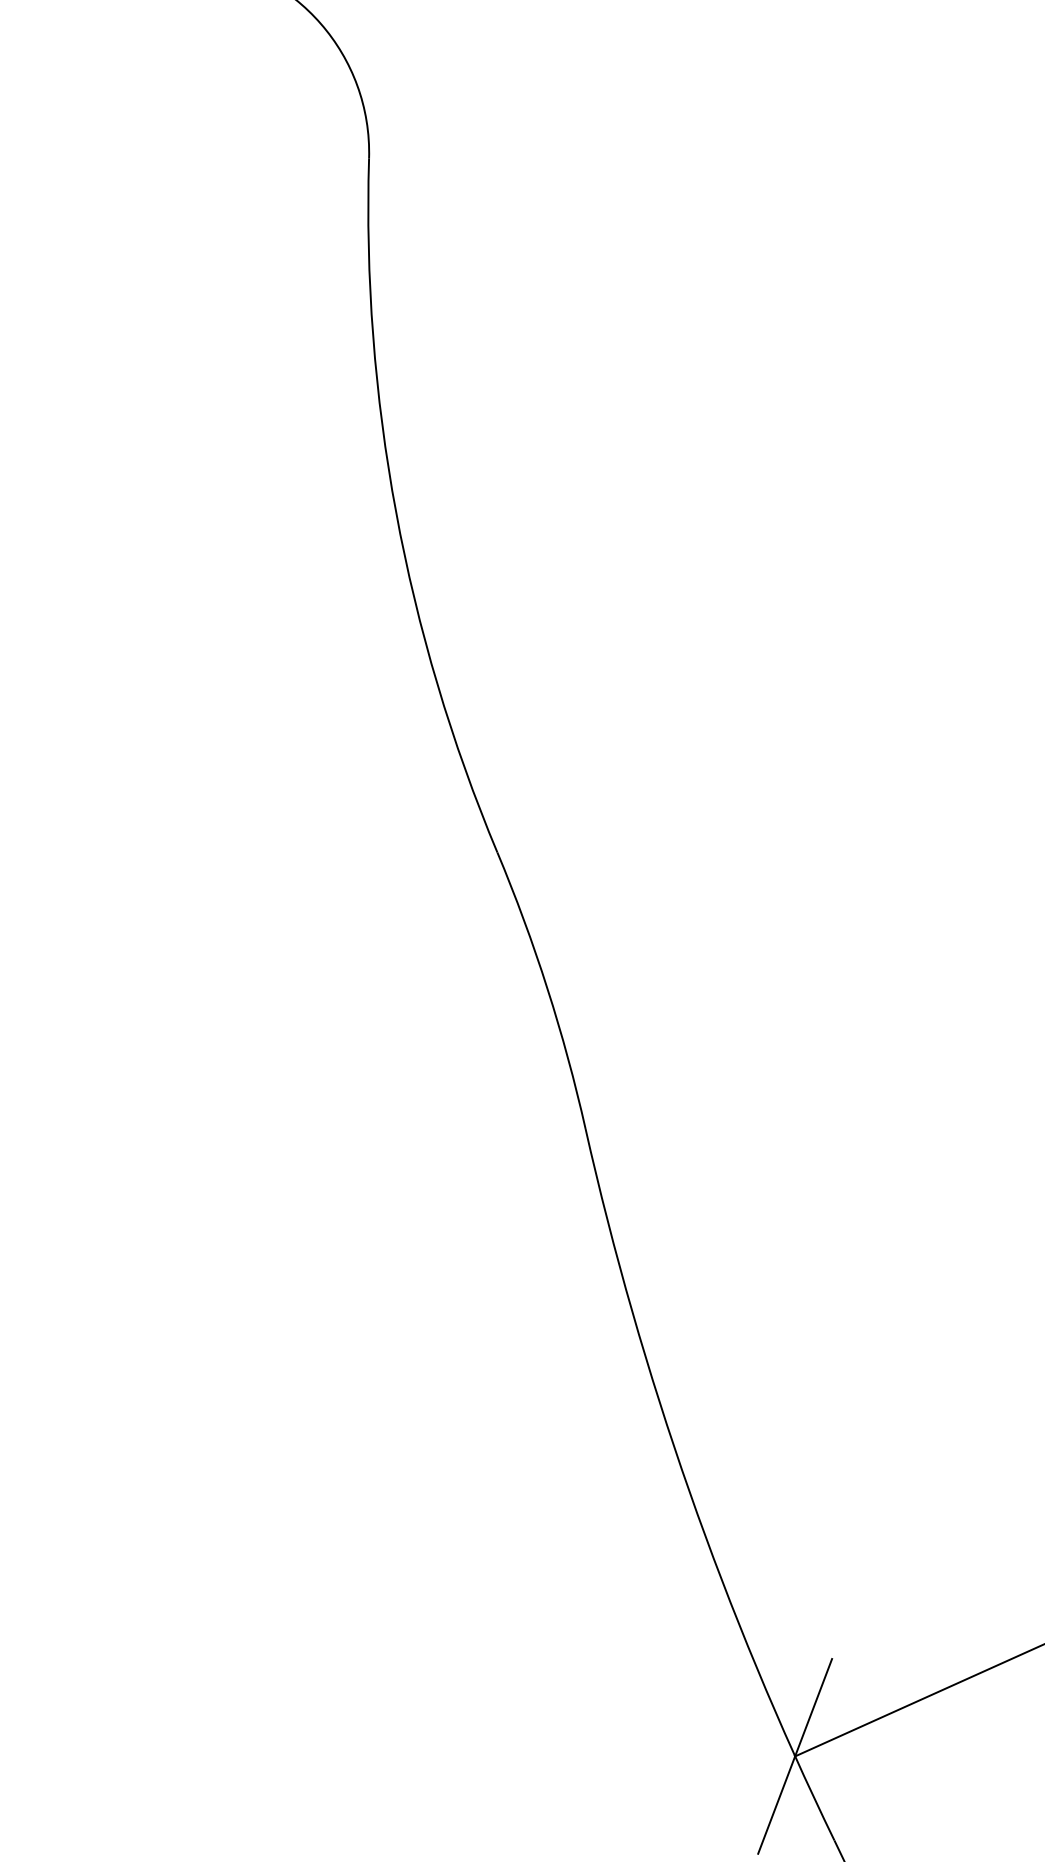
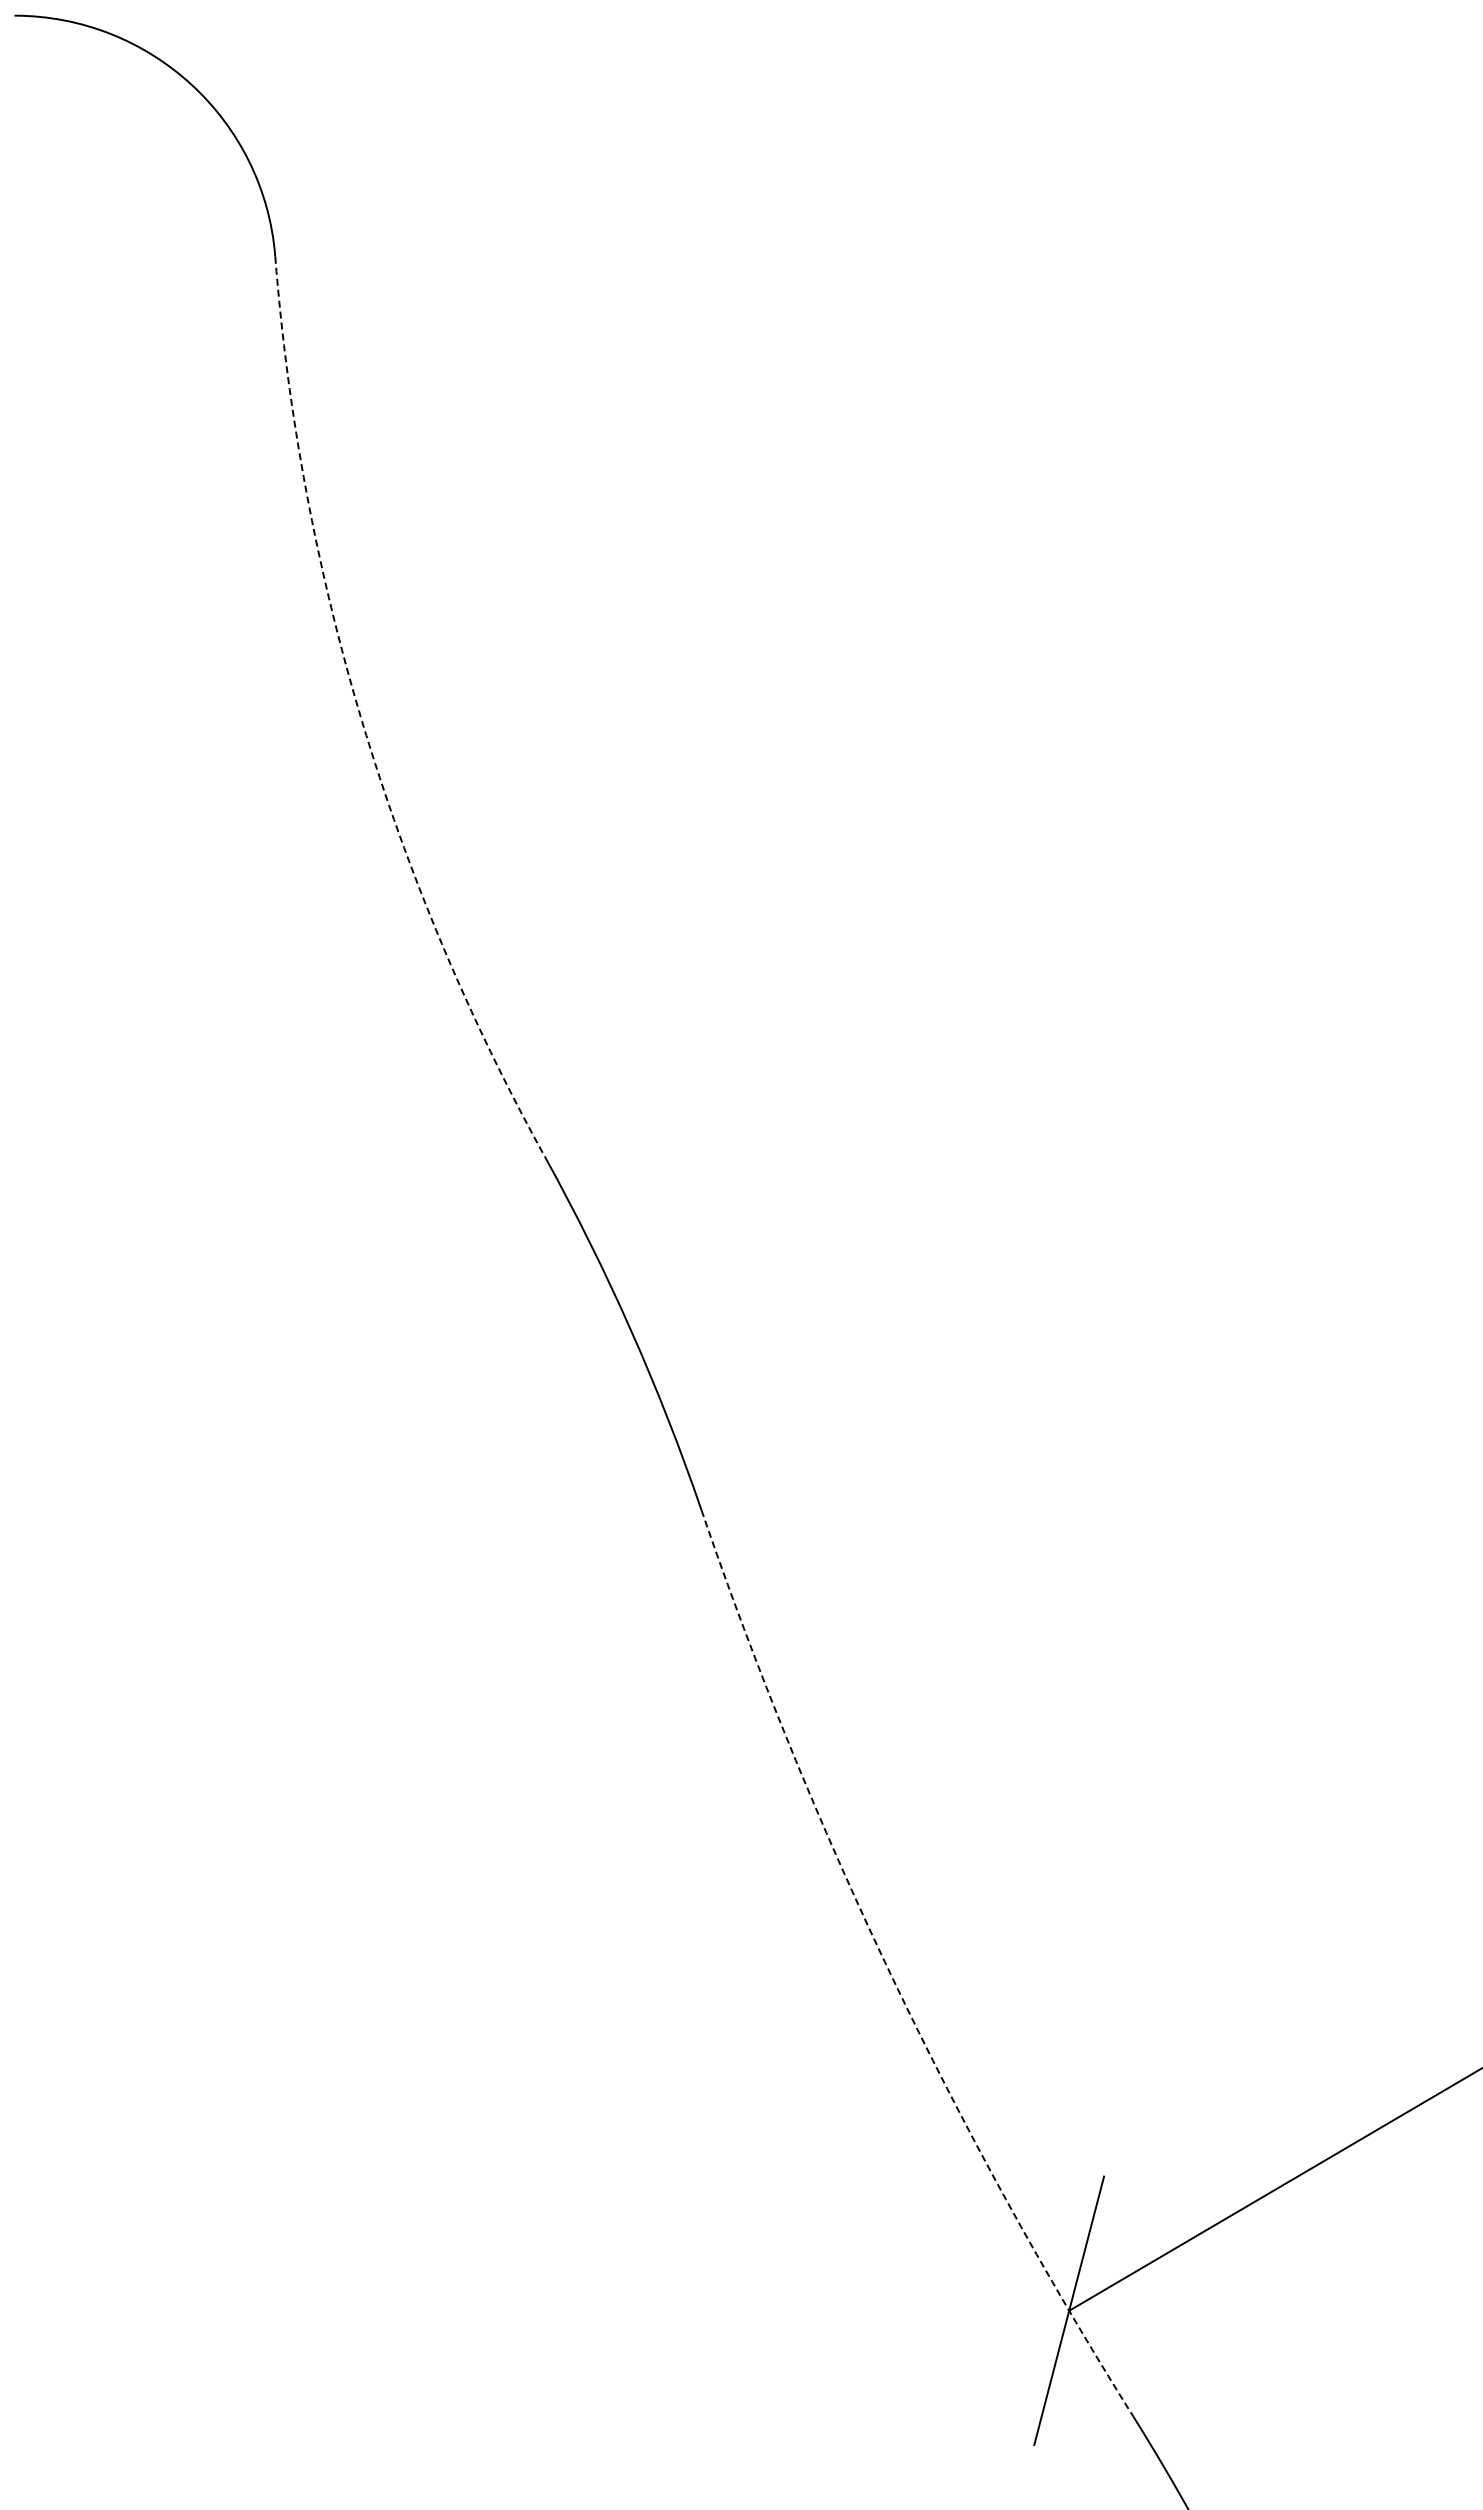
arc: (396, 512) -> (362, 721), solid -> dashed
arc: (689, 1491) -> (891, 1975), solid -> dashed

